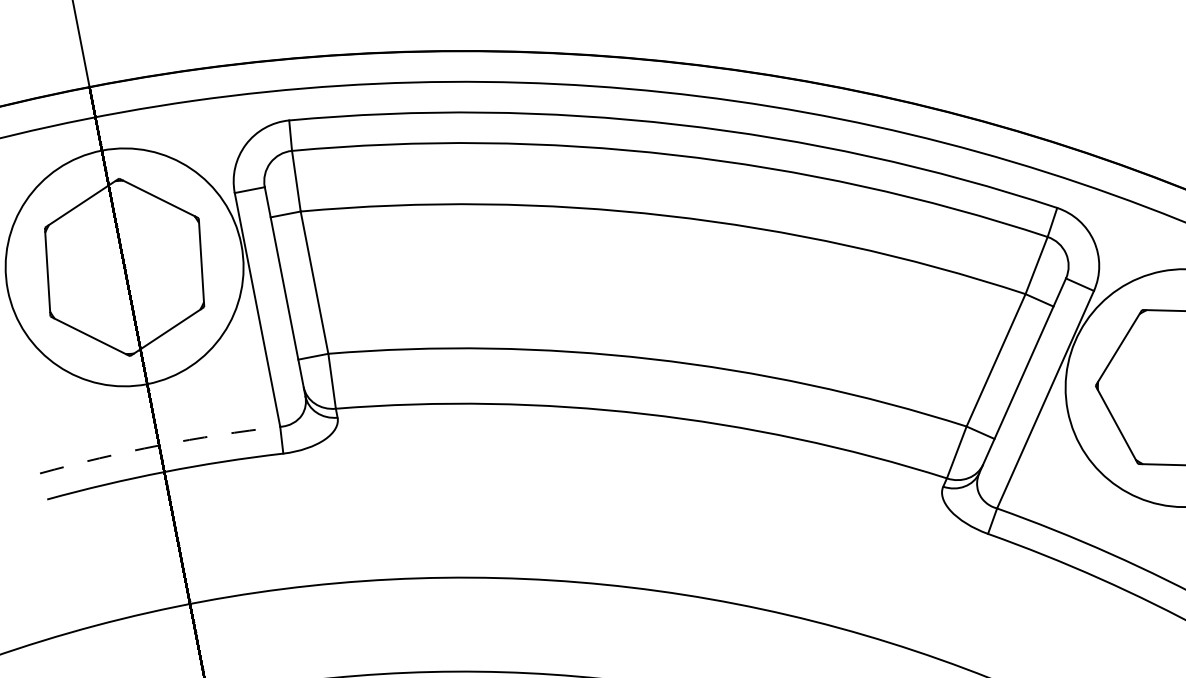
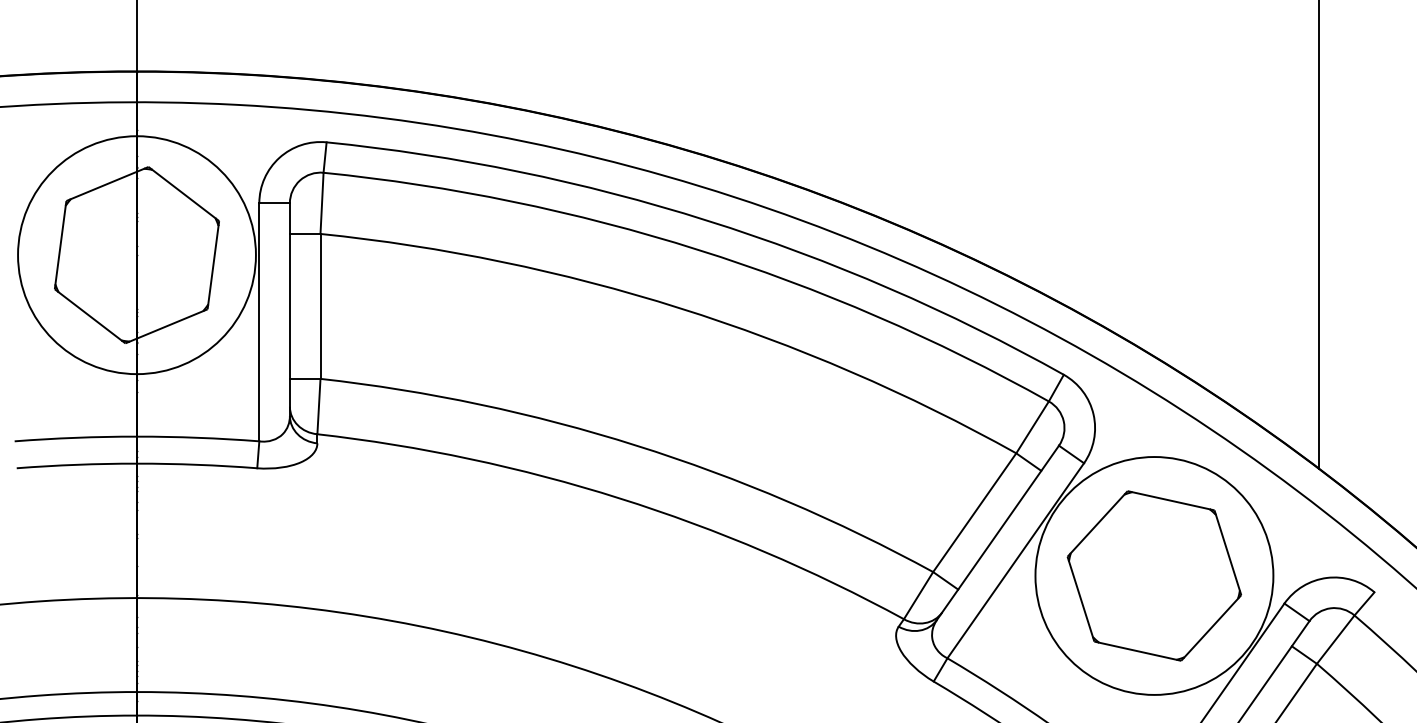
arc: (159, 445) -> (137, 436), dashed -> solid

